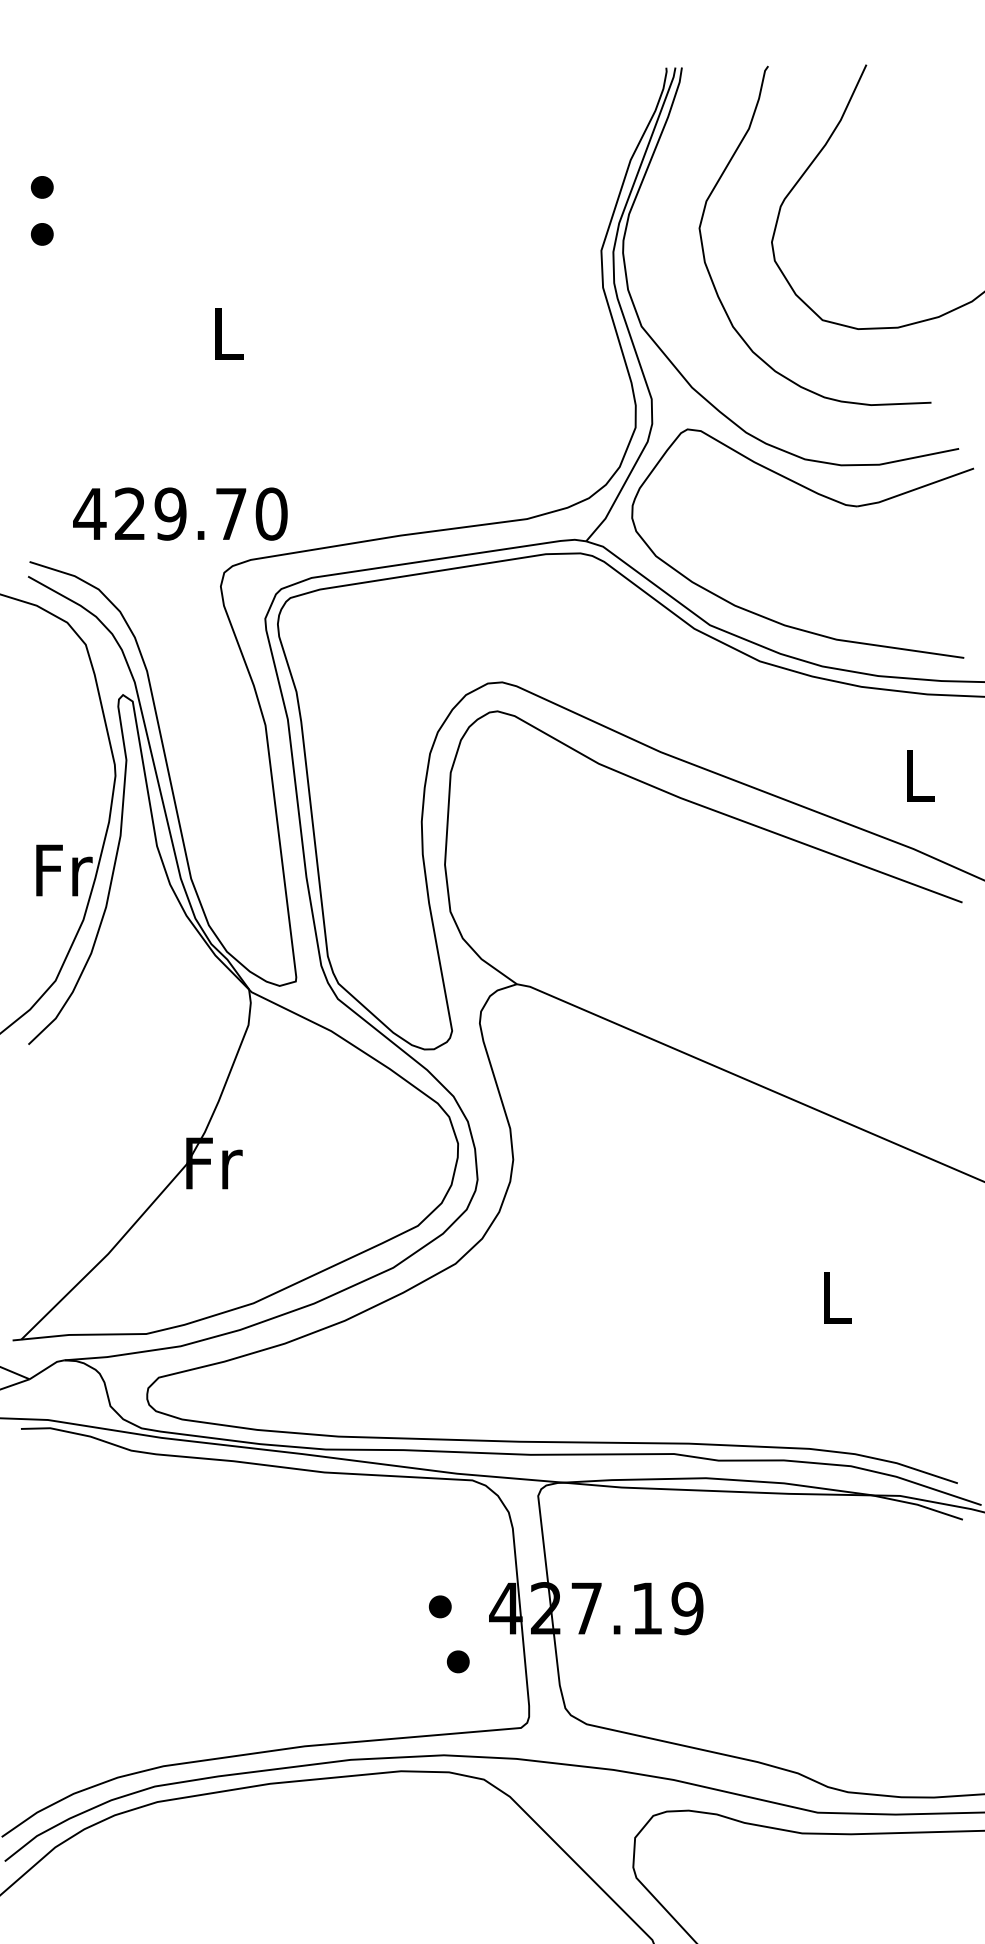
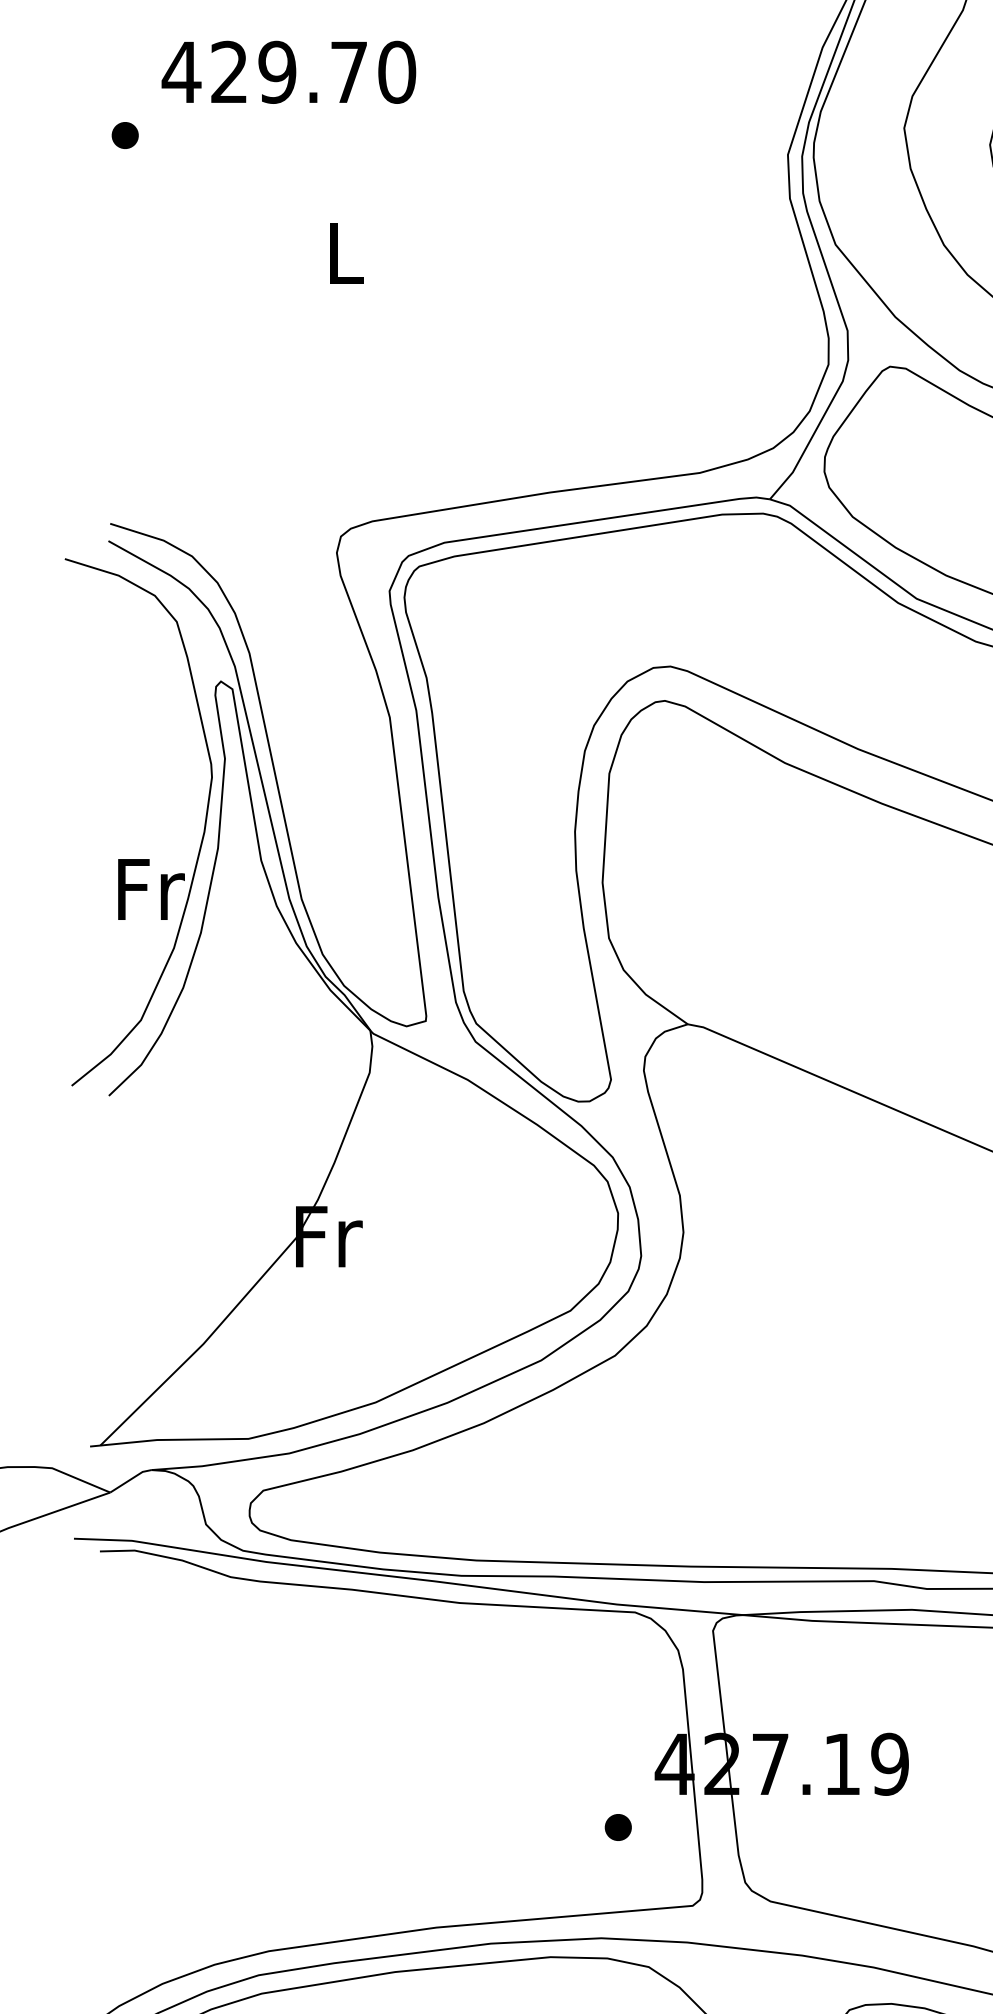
part: (42, 187) -> (125, 79), removed
text: (180, 513) -> (289, 71), moved
part: (440, 1606) -> (597, 1761), removed

